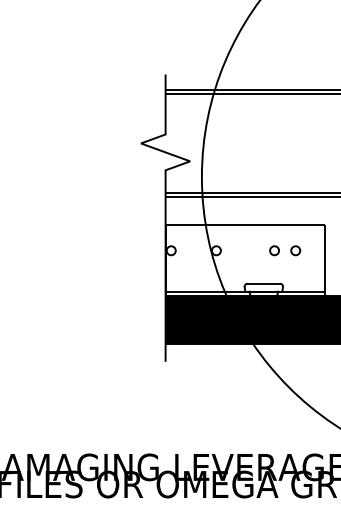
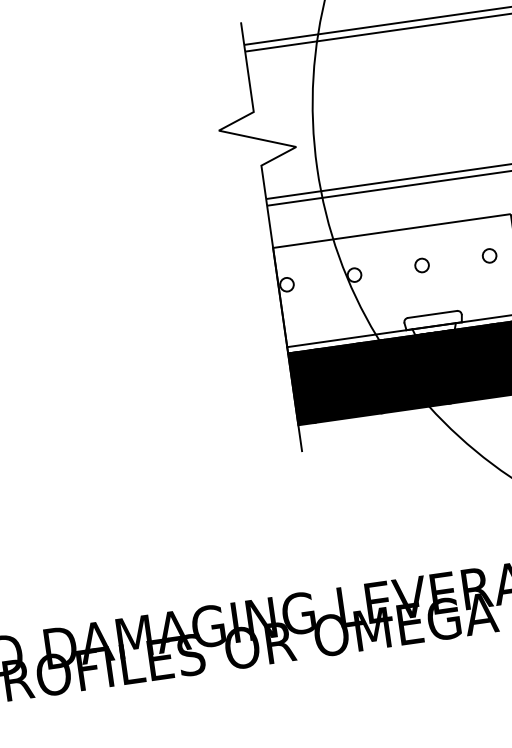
circle: (274, 250) -> (421, 265), moved
circle: (295, 250) -> (489, 255), moved

